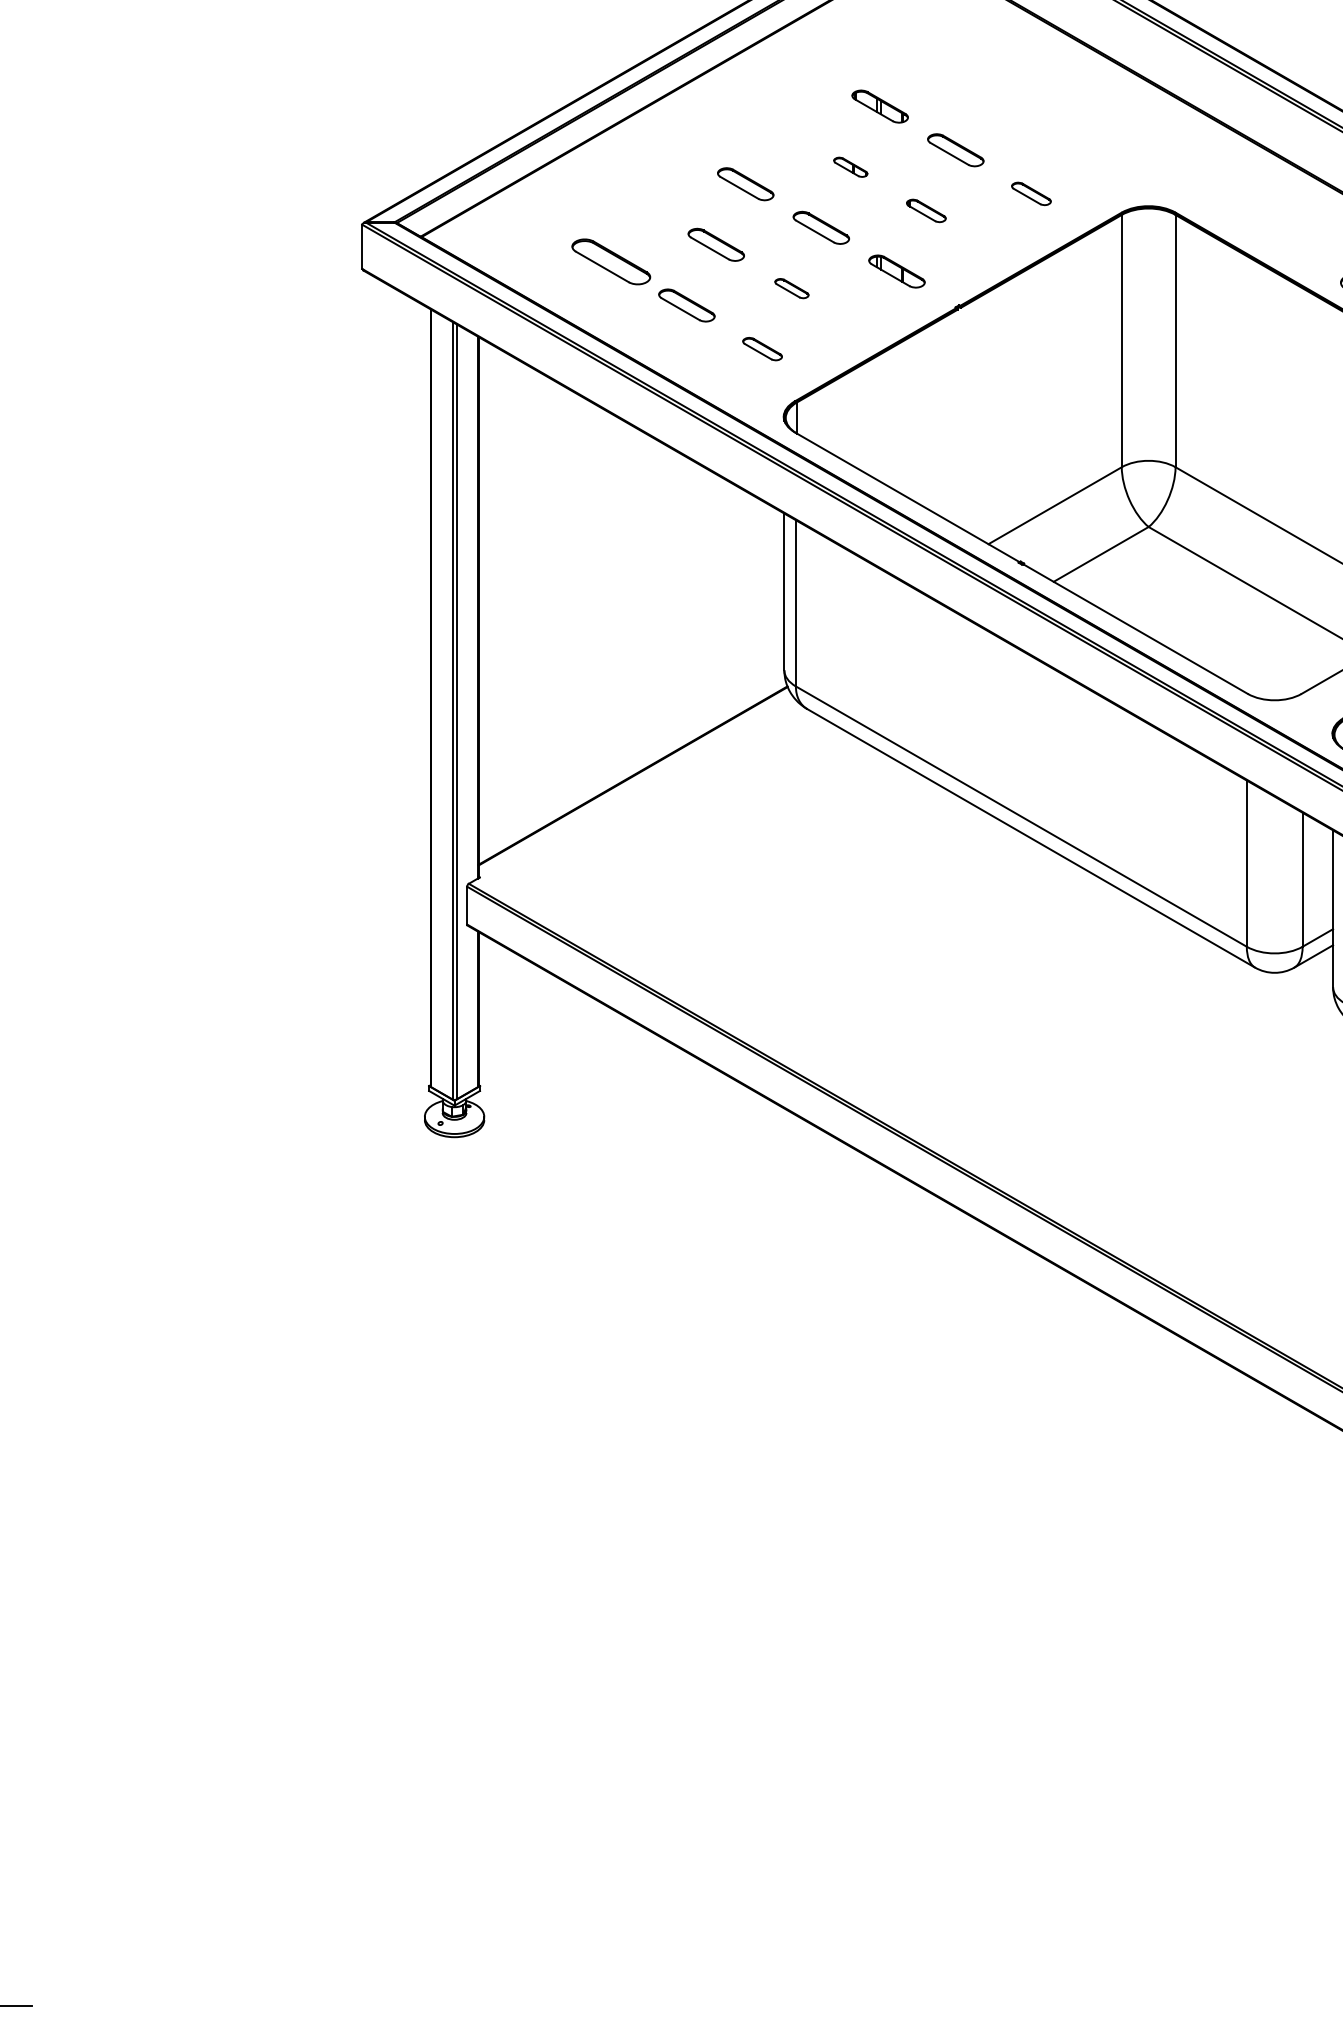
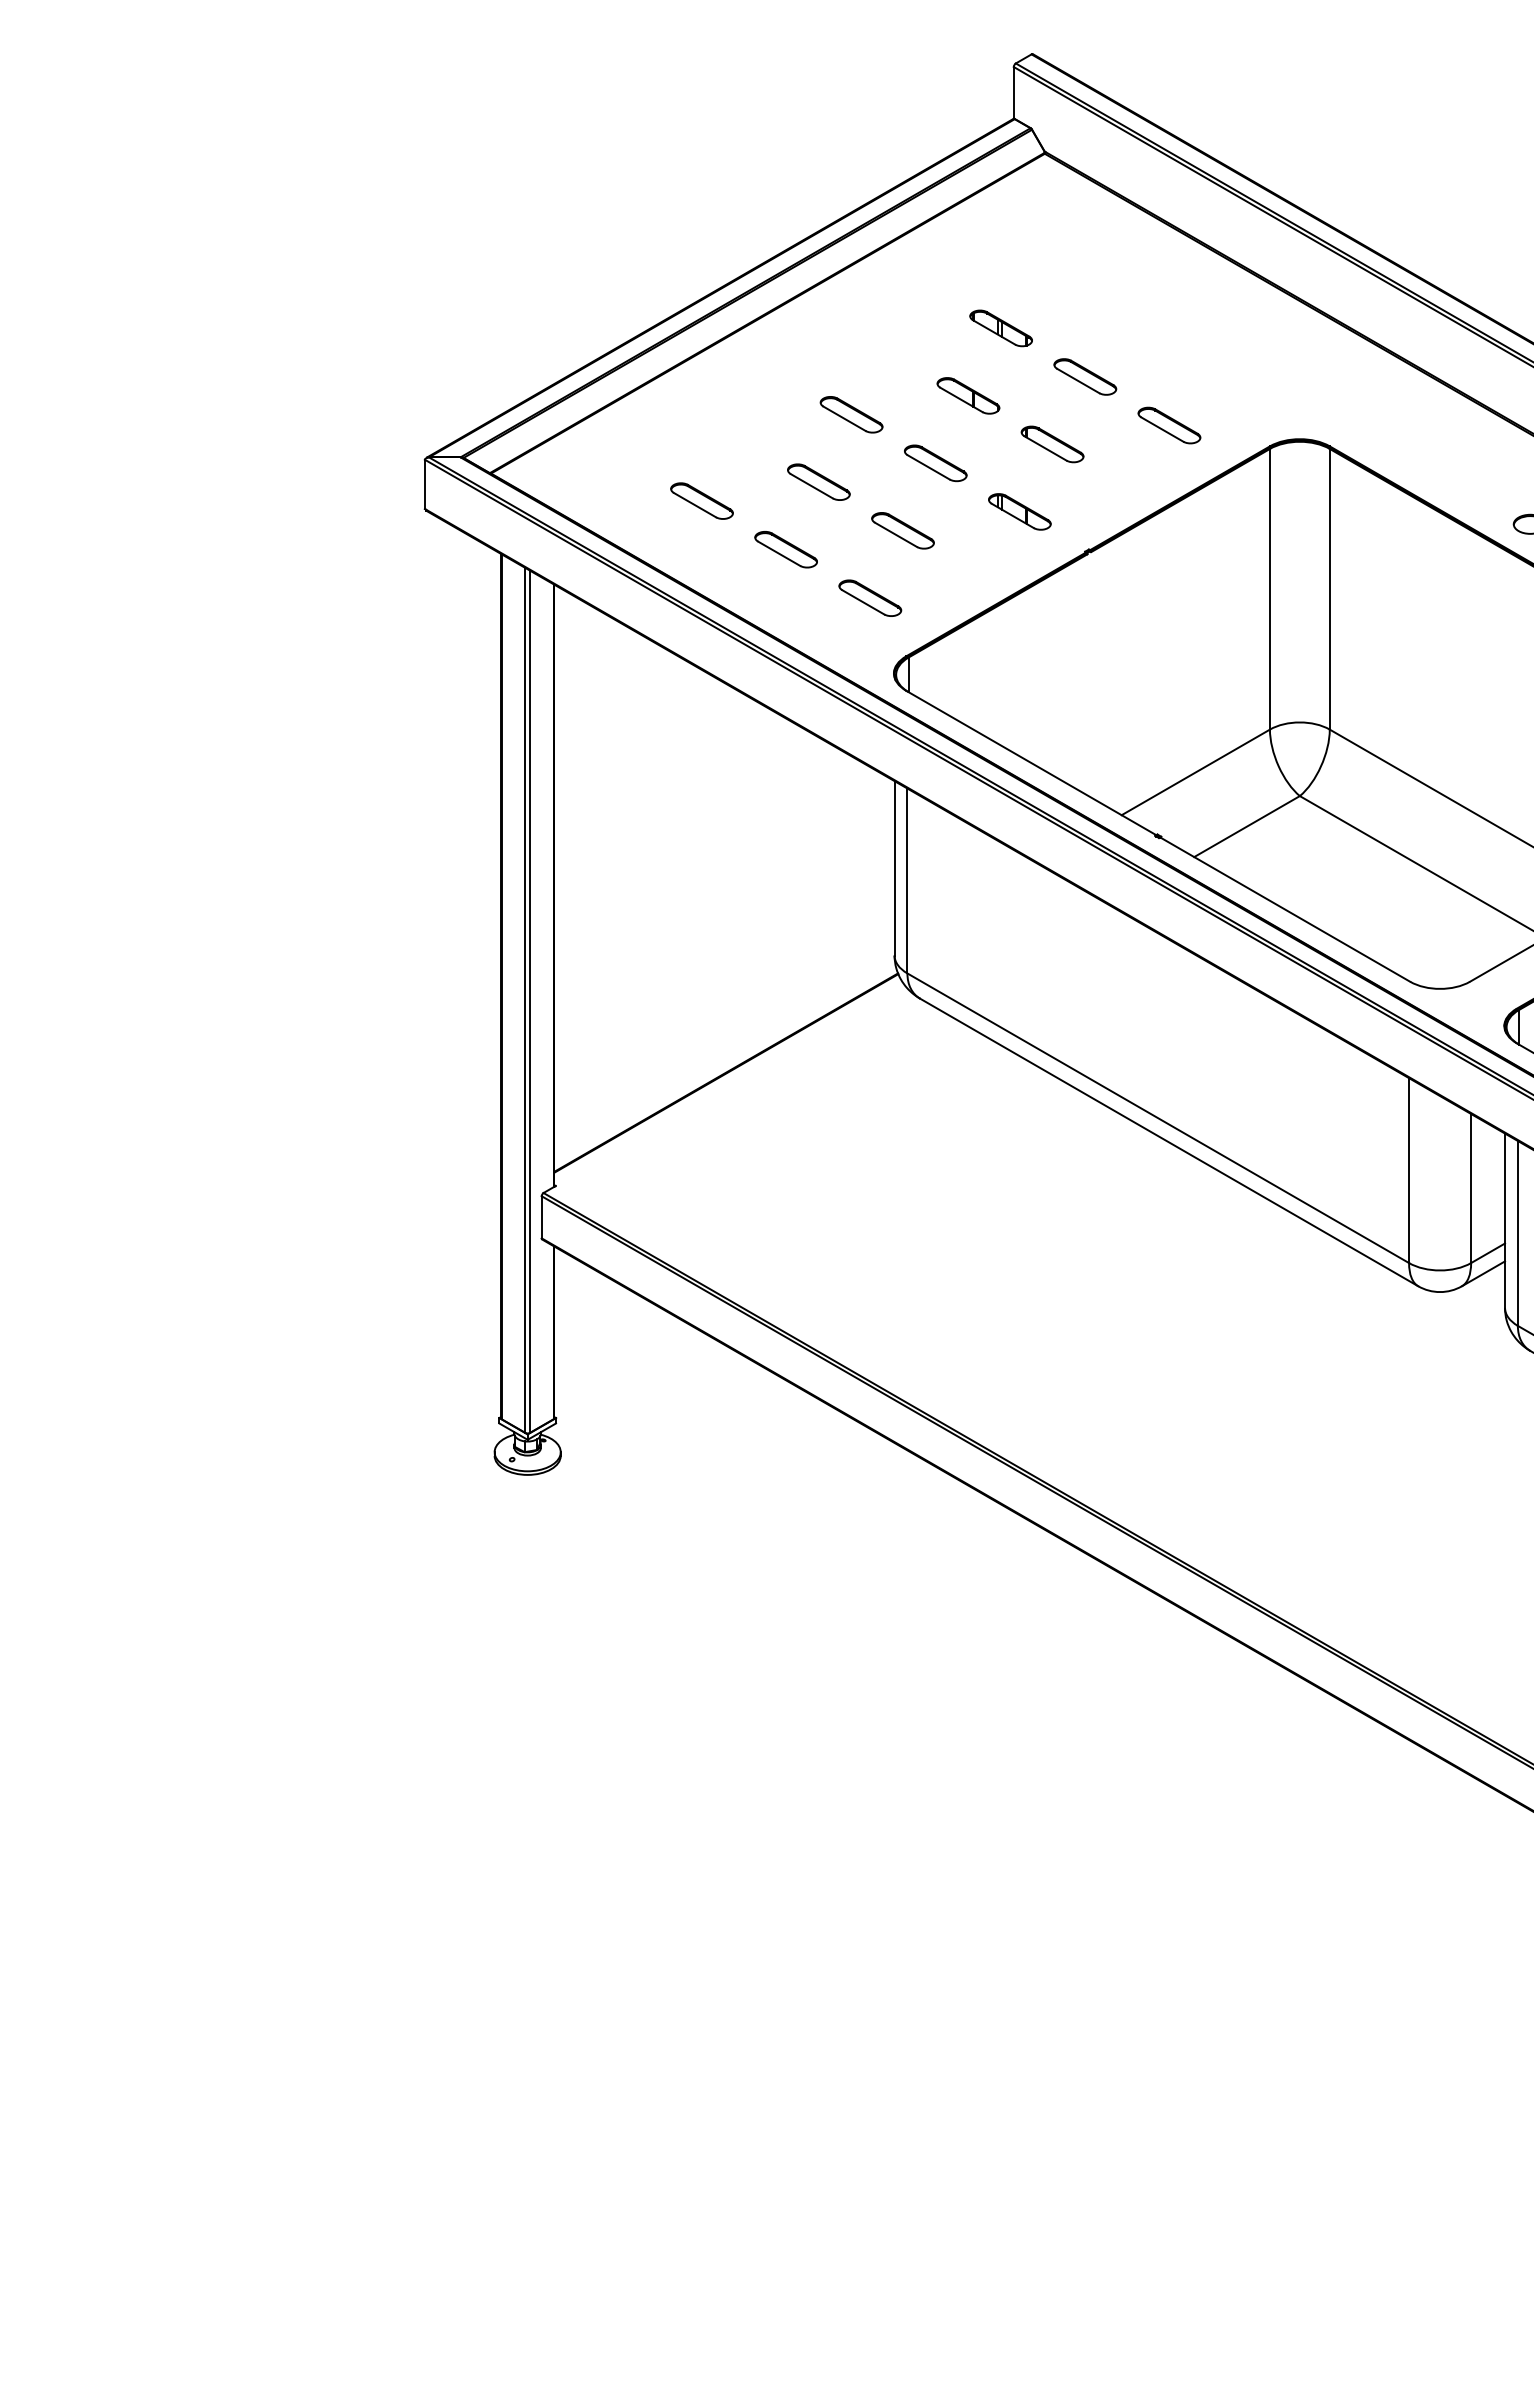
part: (850, 166) -> (968, 395), size x1.67
part: (1031, 193) -> (1169, 425), size x1.43
part: (926, 210) -> (1052, 444), size x1.43
part: (610, 261) -> (701, 500), size x0.71
part: (791, 288) -> (902, 530), size x1.67
part: (762, 348) -> (870, 597), size x1.43

